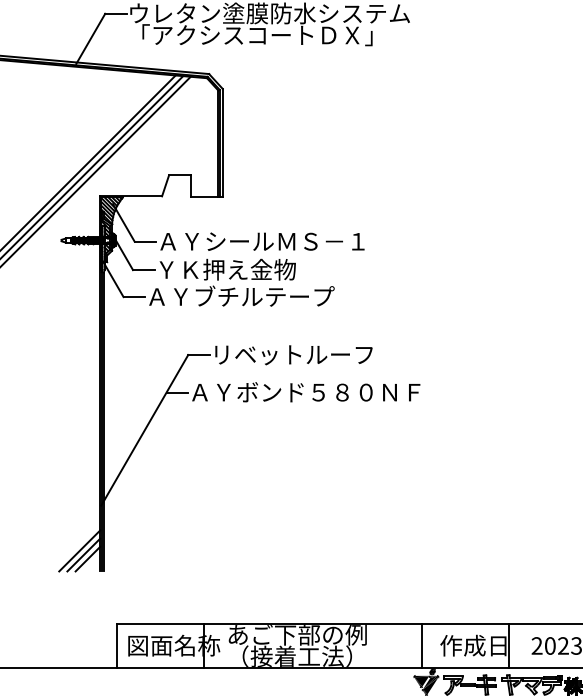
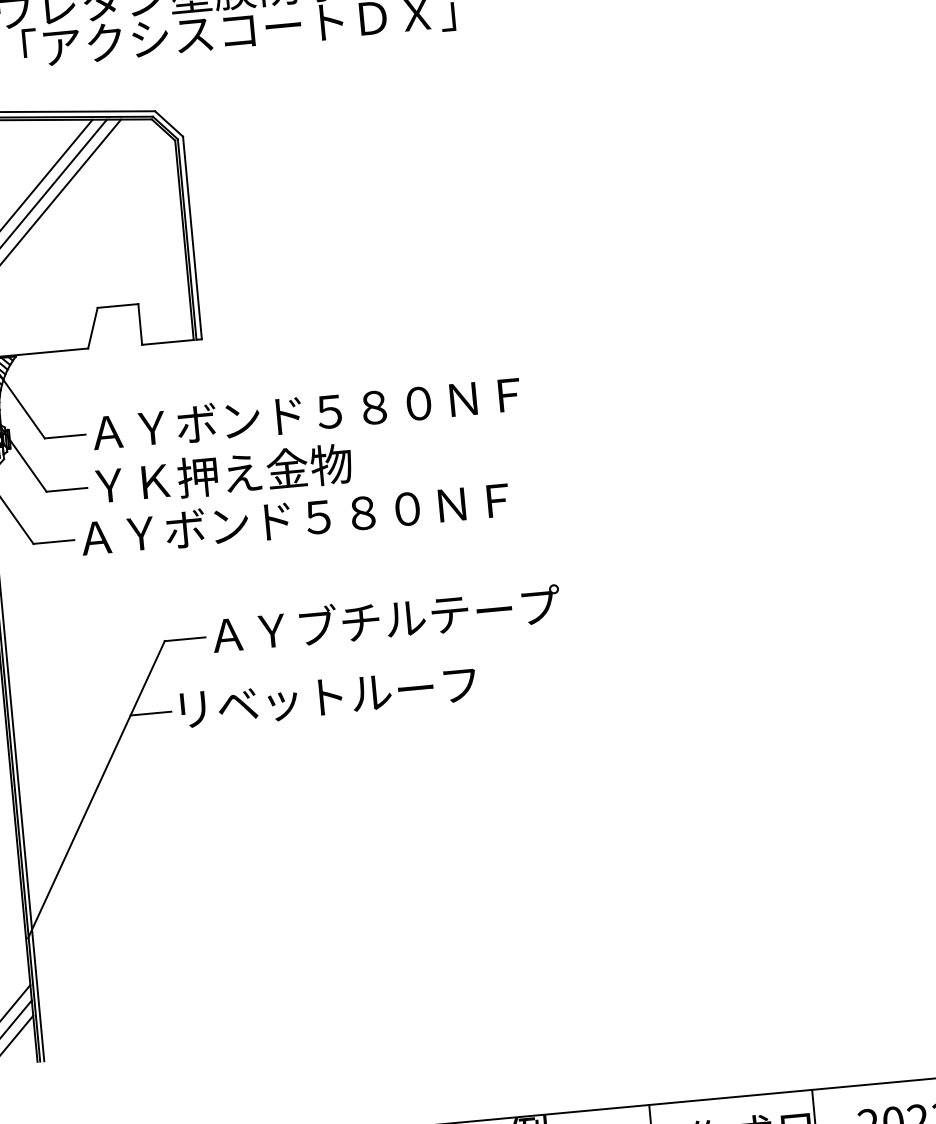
text: (296, 241) -> (347, 409), ＡＹシールＭＳ－１ -> ＡＹボンド５８０ＮＦ
text: (285, 295) -> (336, 512), ＡＹブチルテープ -> ＡＹボンド５８０ＮＦ
text: (306, 354) -> (386, 619), リベットルーフ -> ＡＹブチルテープ
text: (306, 392) -> (392, 690), ＡＹボンド５８０ＮＦ -> リベットルーフ

